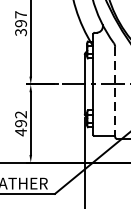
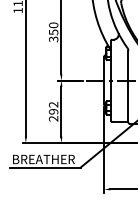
text: (20, 18) -> (53, 28), 397 -> 350
line: (115, 91) -> (128, 86), dashed -> solid
text: (20, 132) -> (53, 118), 492 -> 292

